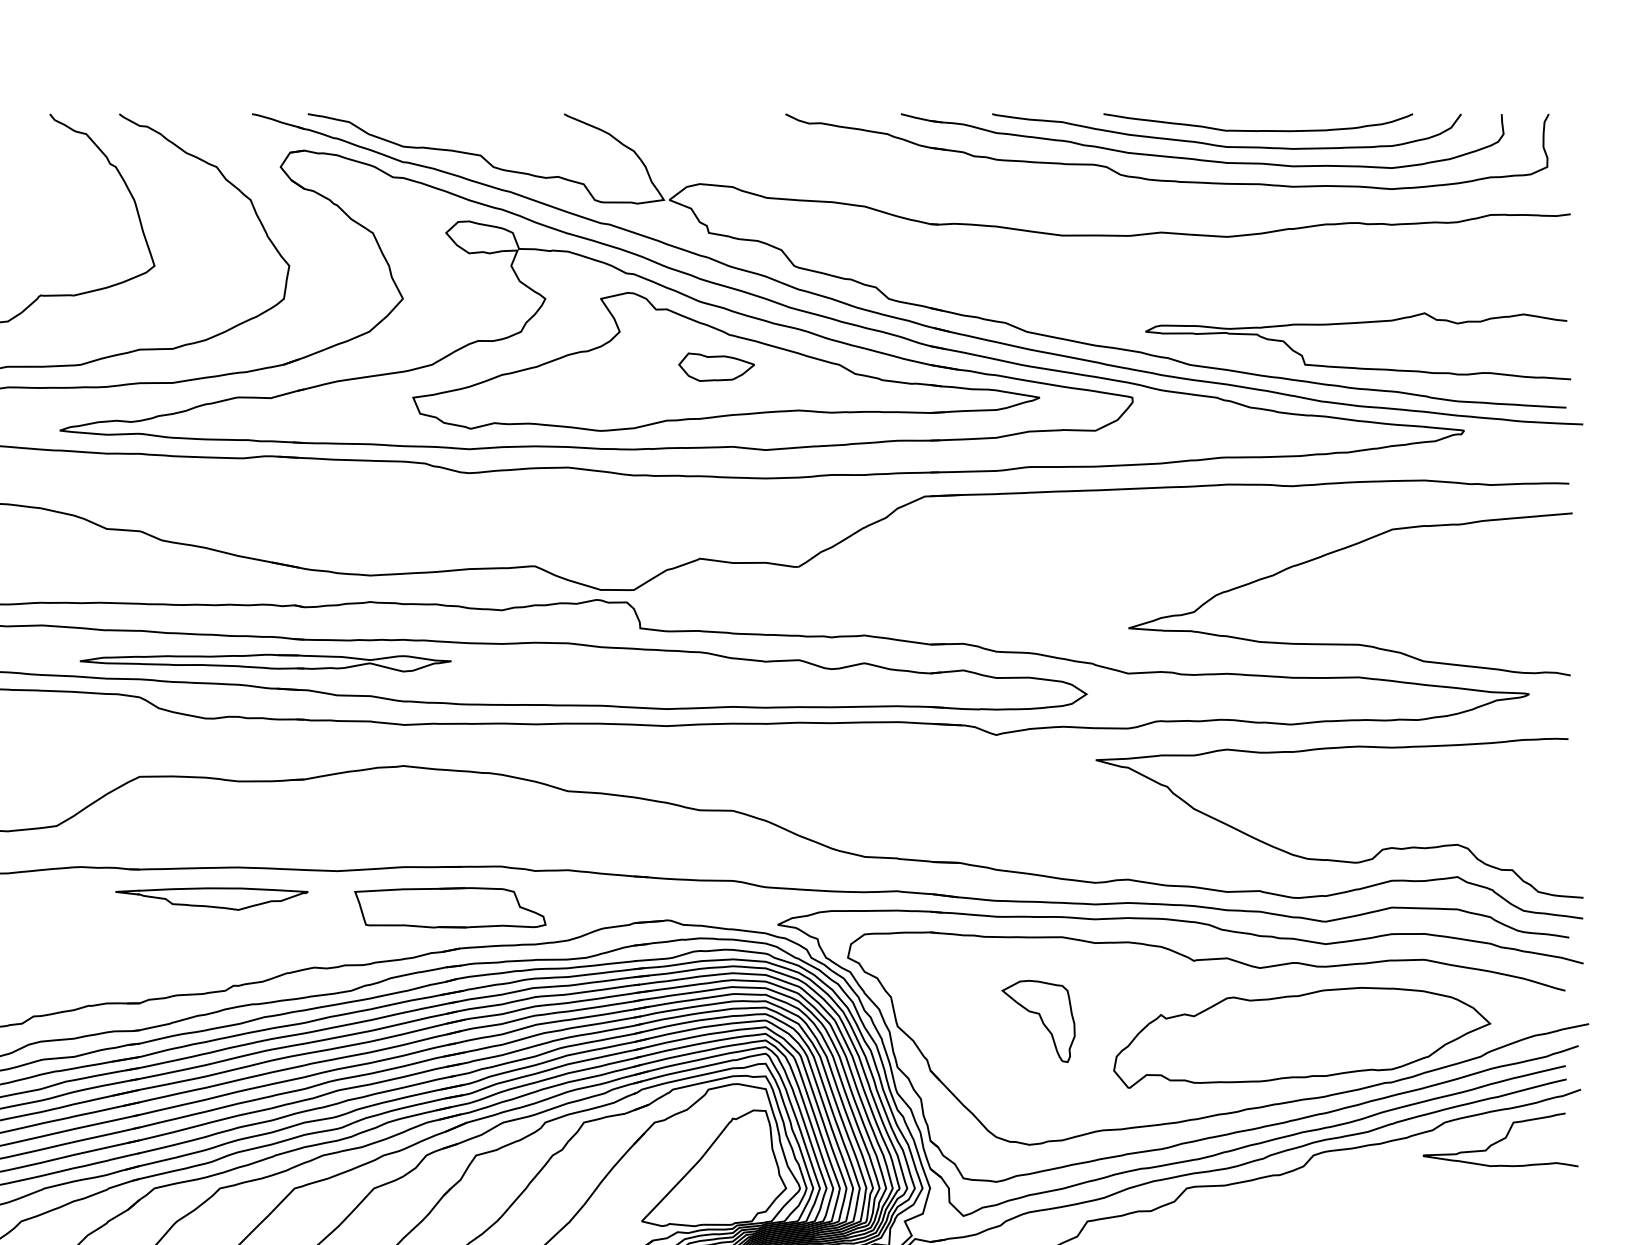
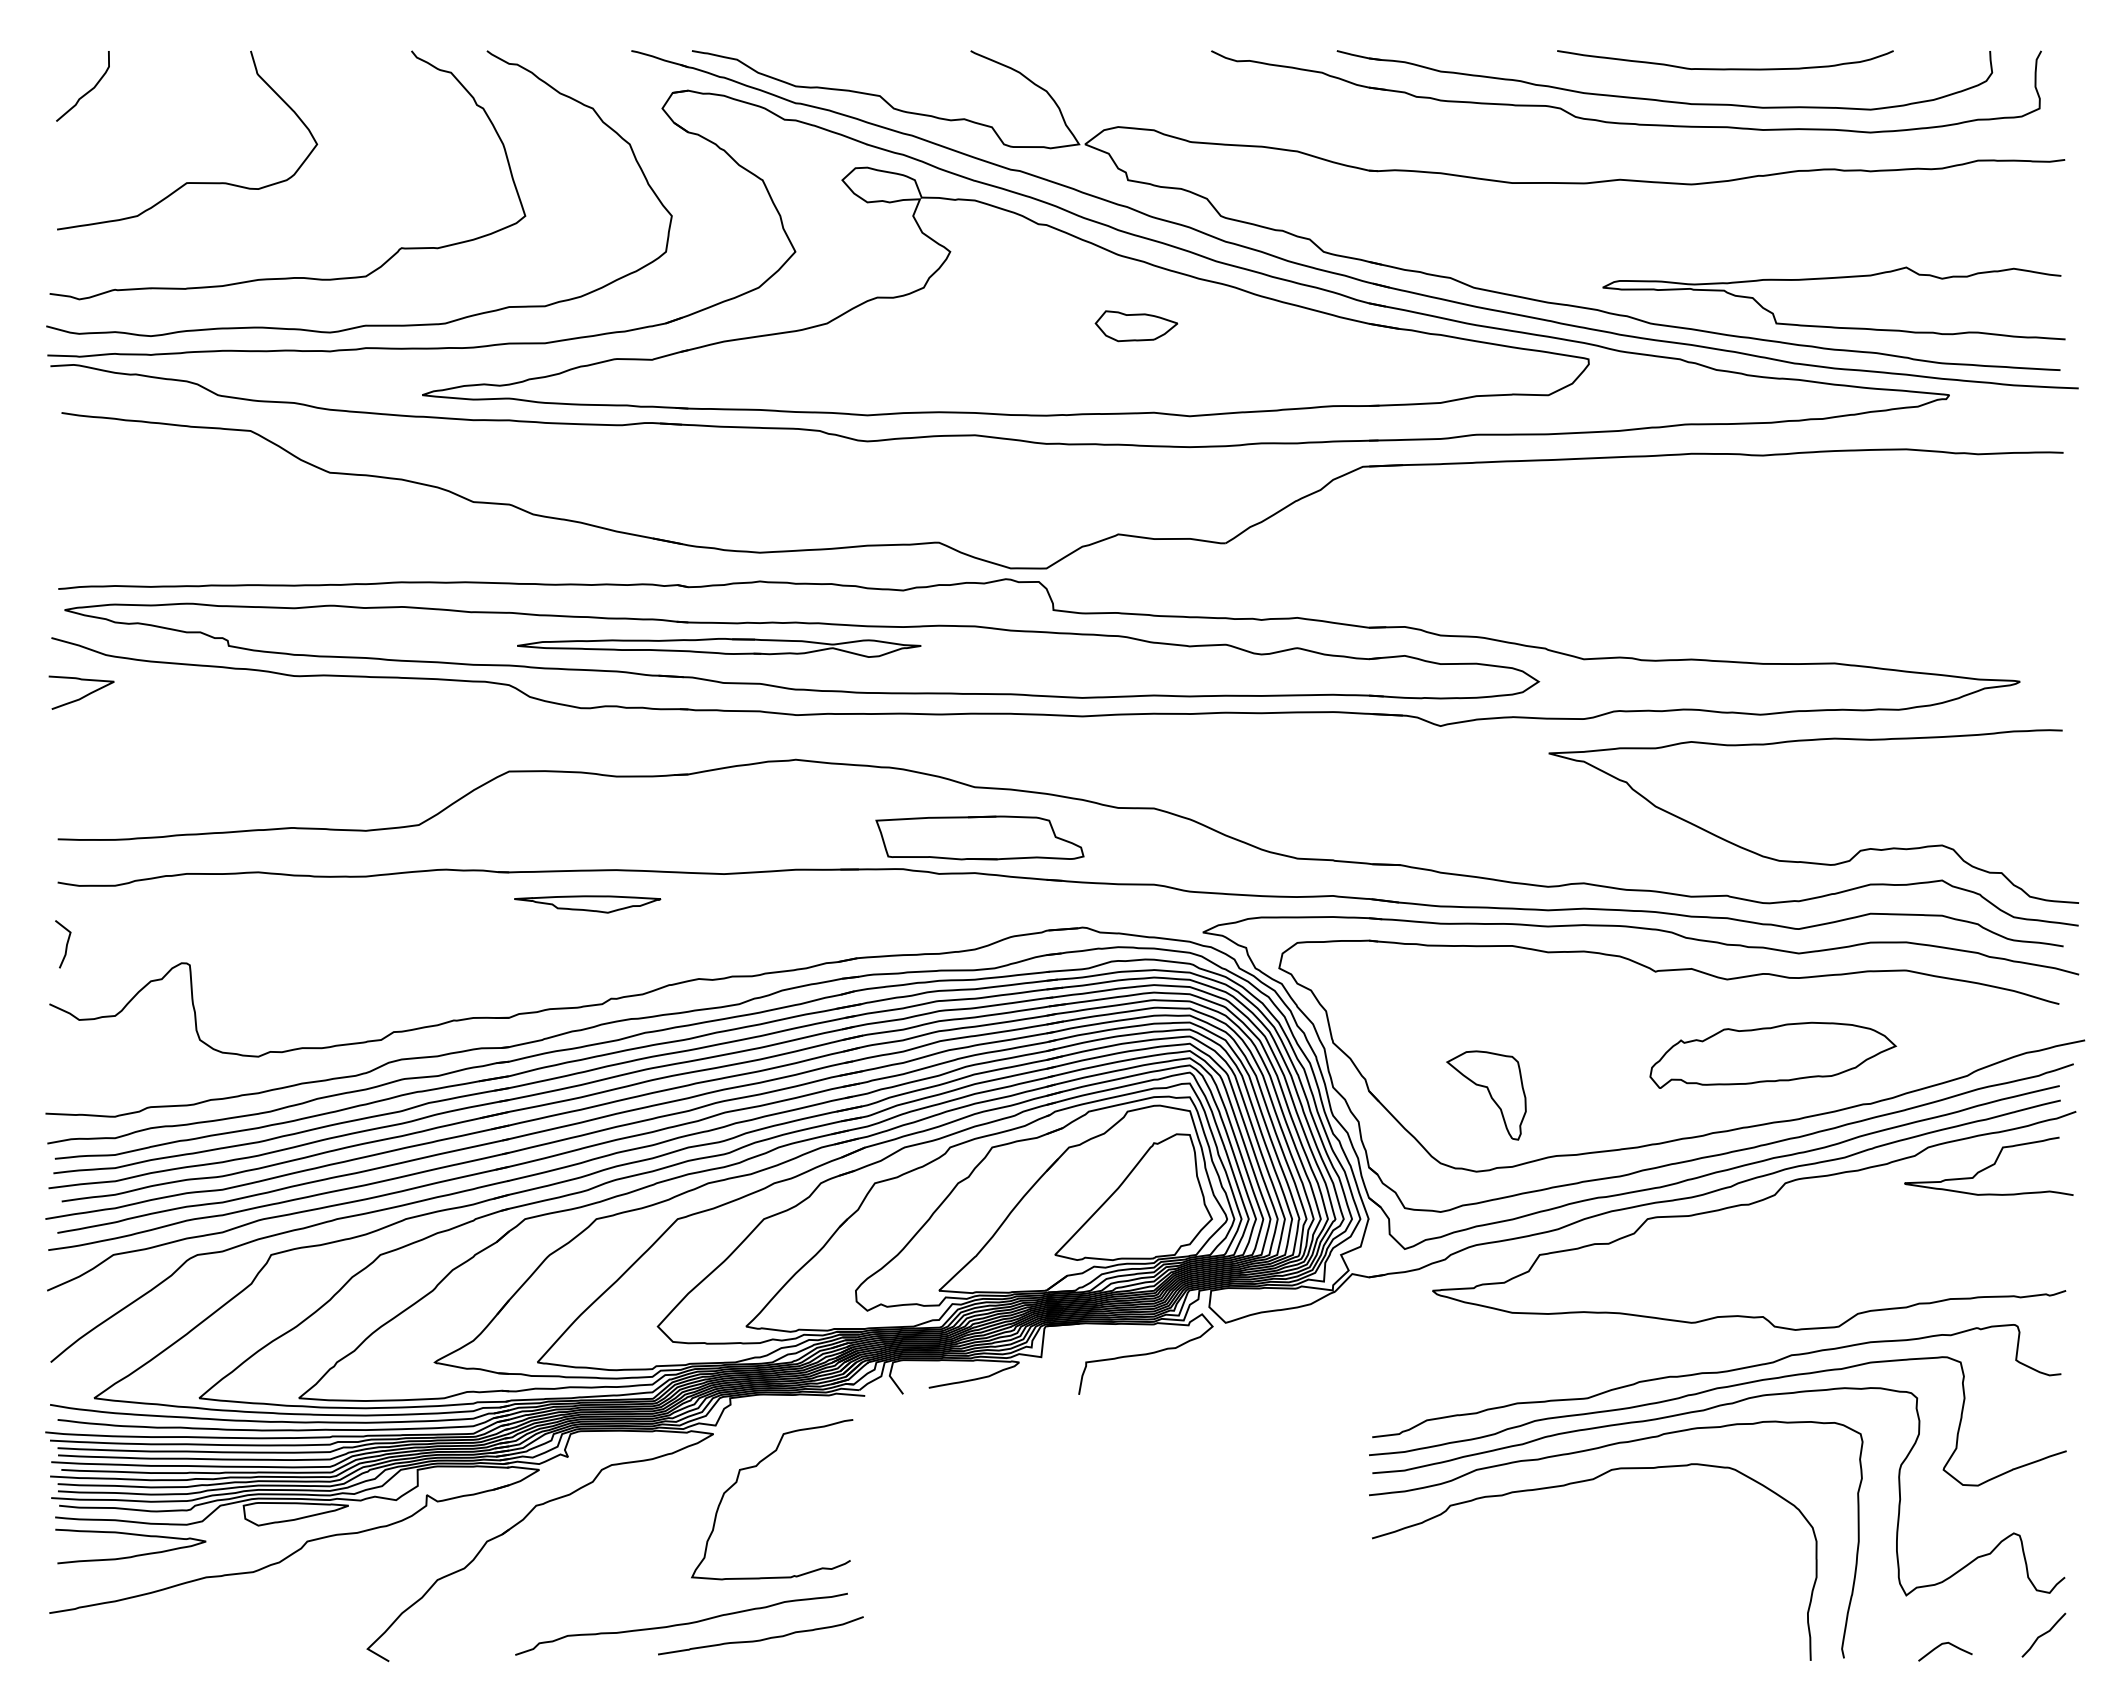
curve: (1227, 145) -> (1691, 85), removed
part: (725, 361) -> (1146, 320), removed
curve: (1335, 552) -> (1809, 527), removed
part: (266, 662) -> (719, 647), moved
part: (211, 899) -> (587, 904), size x0.7
part: (449, 907) -> (979, 837), moved
part: (1038, 1021) -> (1486, 1095), moved
part: (1301, 1037) -> (1772, 1055), size x0.6

